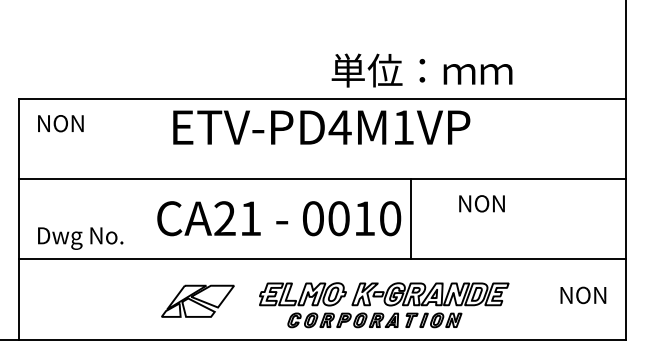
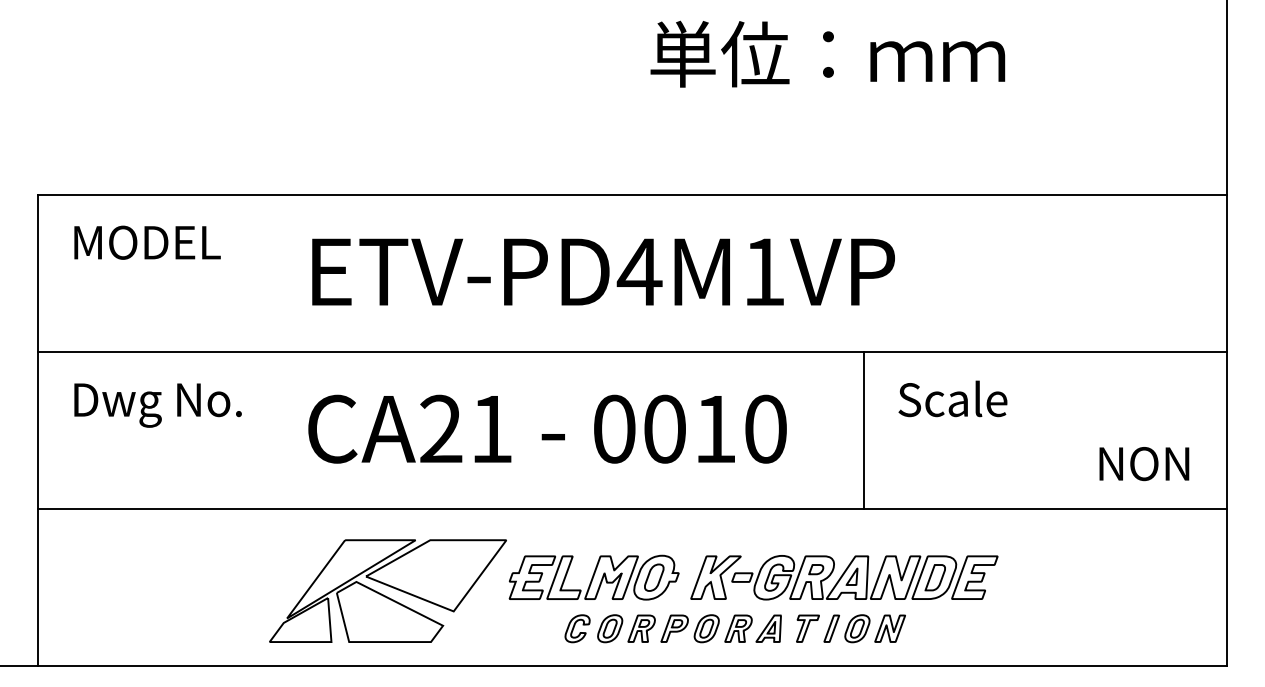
text: (421, 70) -> (826, 54), moved
text: (76, 123) -> (149, 242), NON -> MODEL
text: (321, 127) -> (603, 271), moved
text: (485, 203) -> (952, 399), NON -> Scale
line: (410, 219) -> (864, 430), moved
text: (80, 238) -> (157, 405), moved
text: (583, 295) -> (1144, 464), moved
part: (197, 301) -> (387, 591), size x1.67

